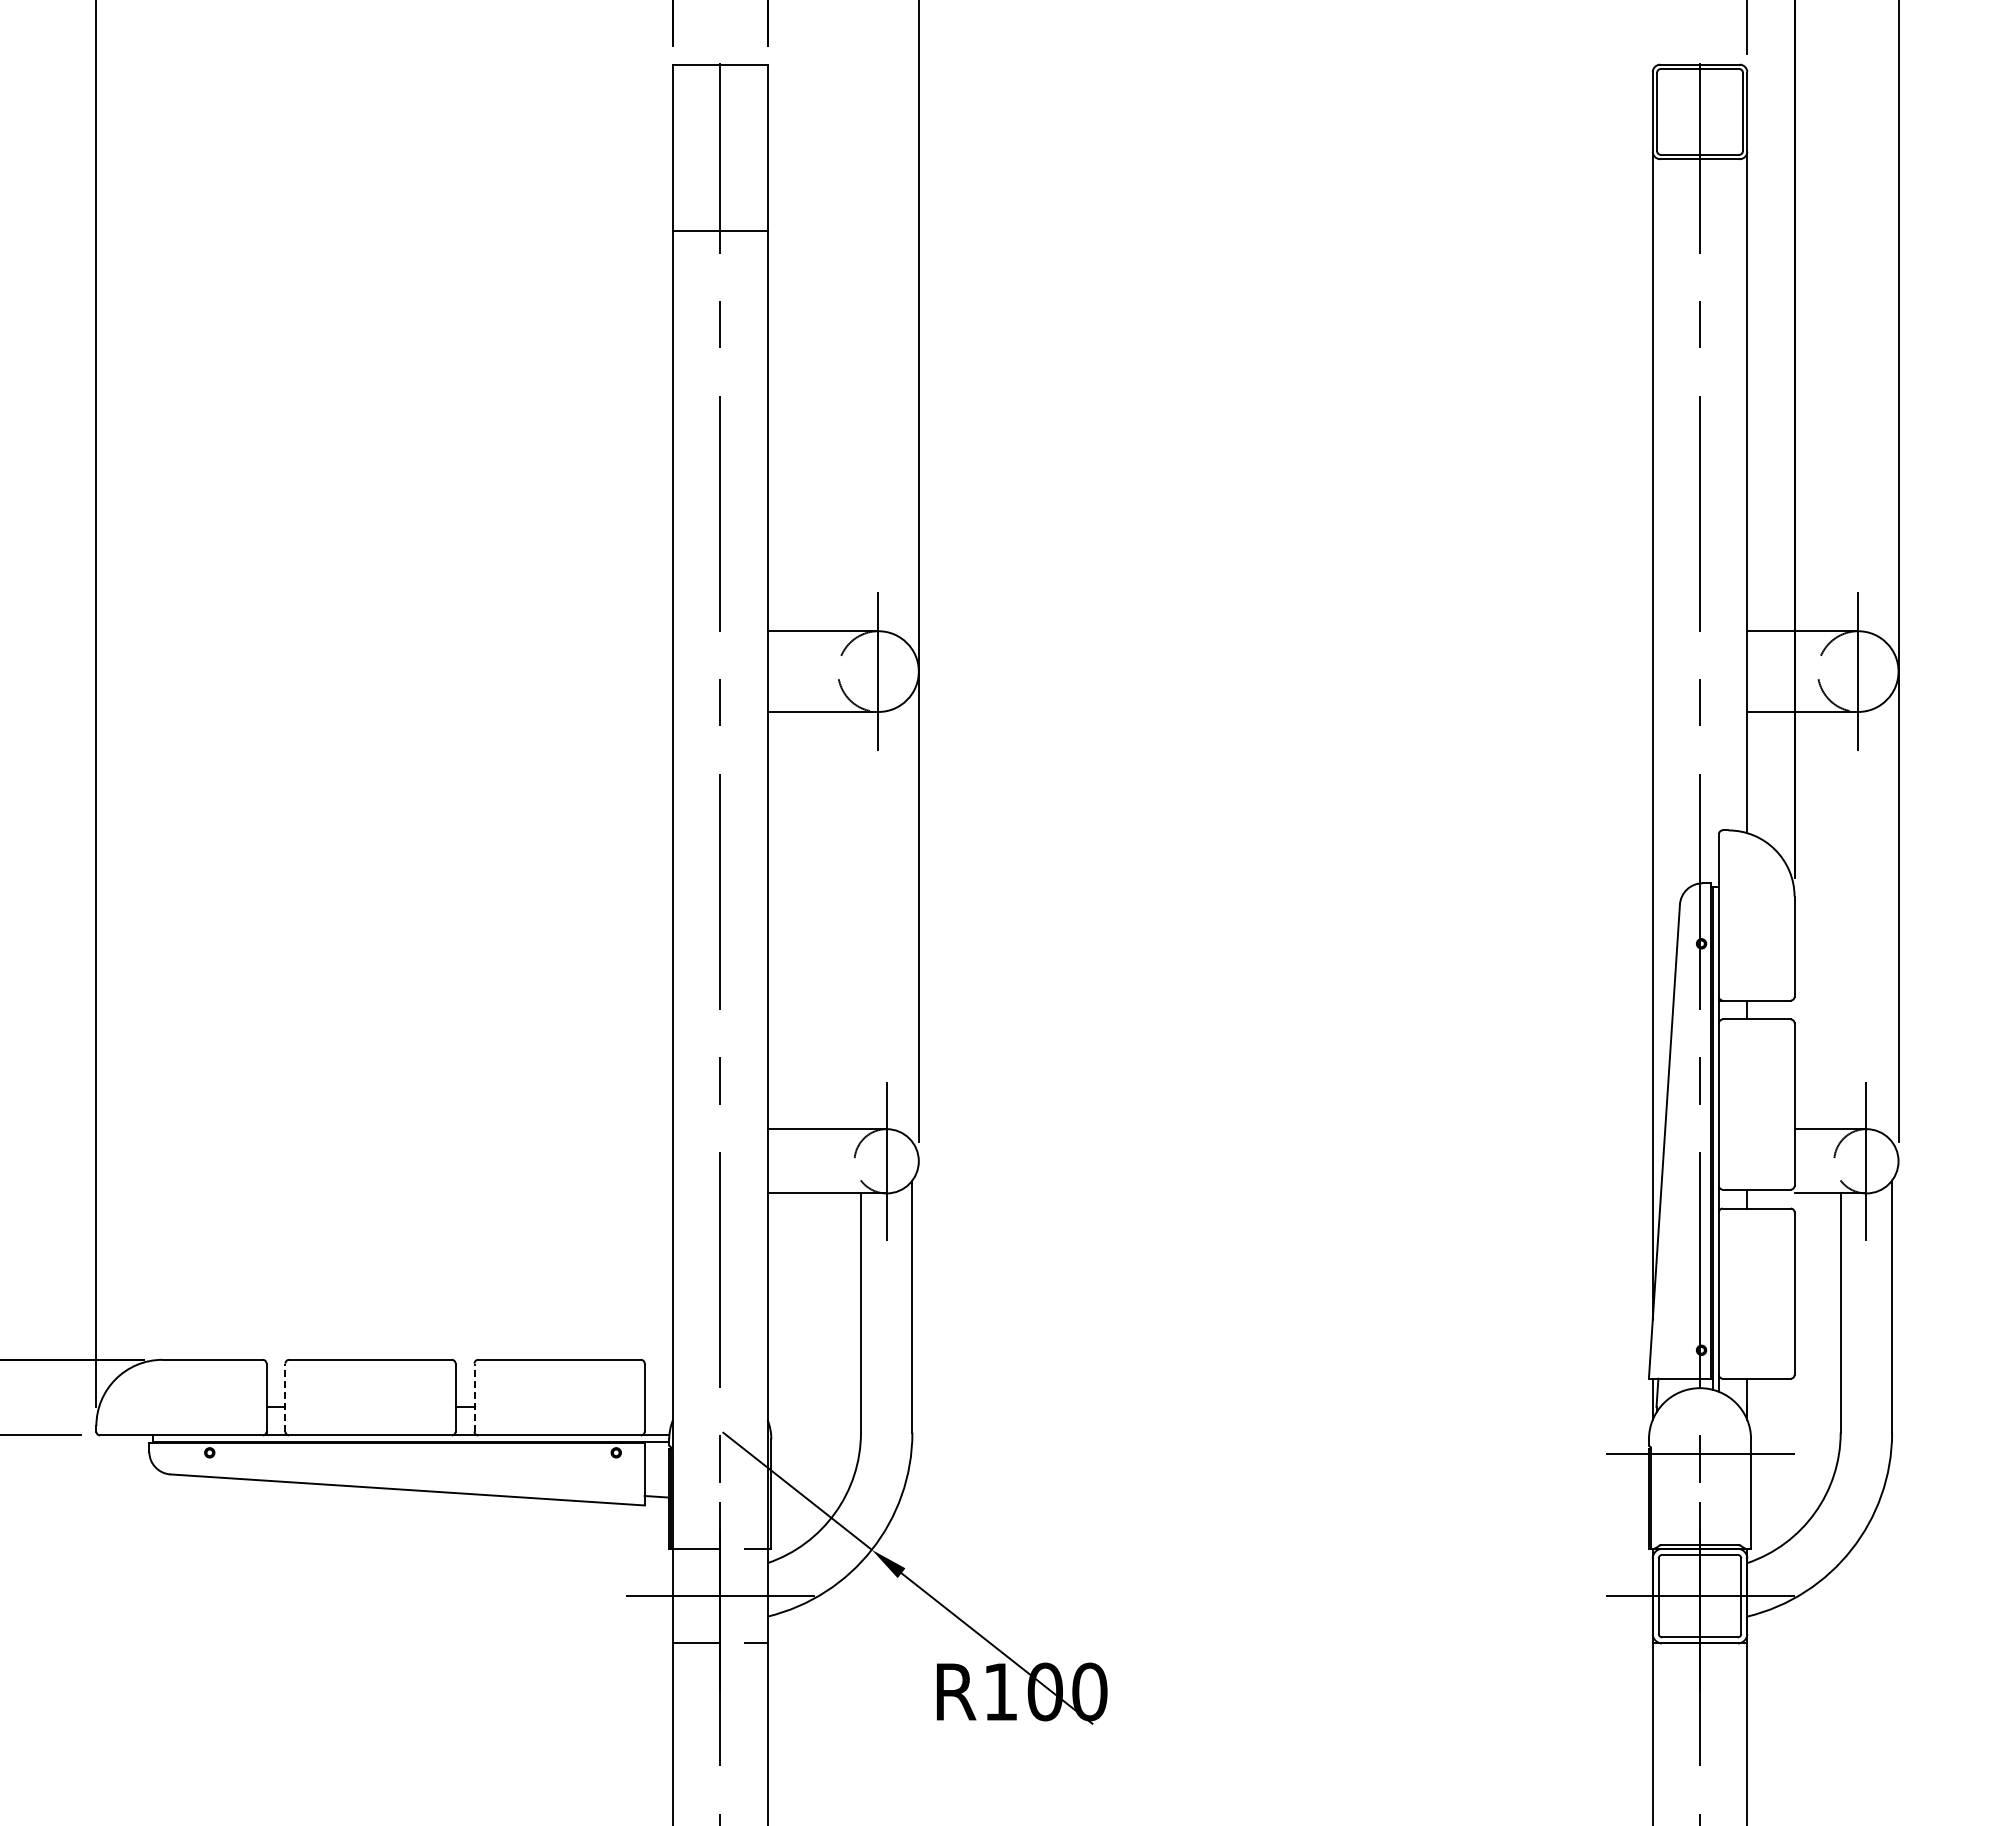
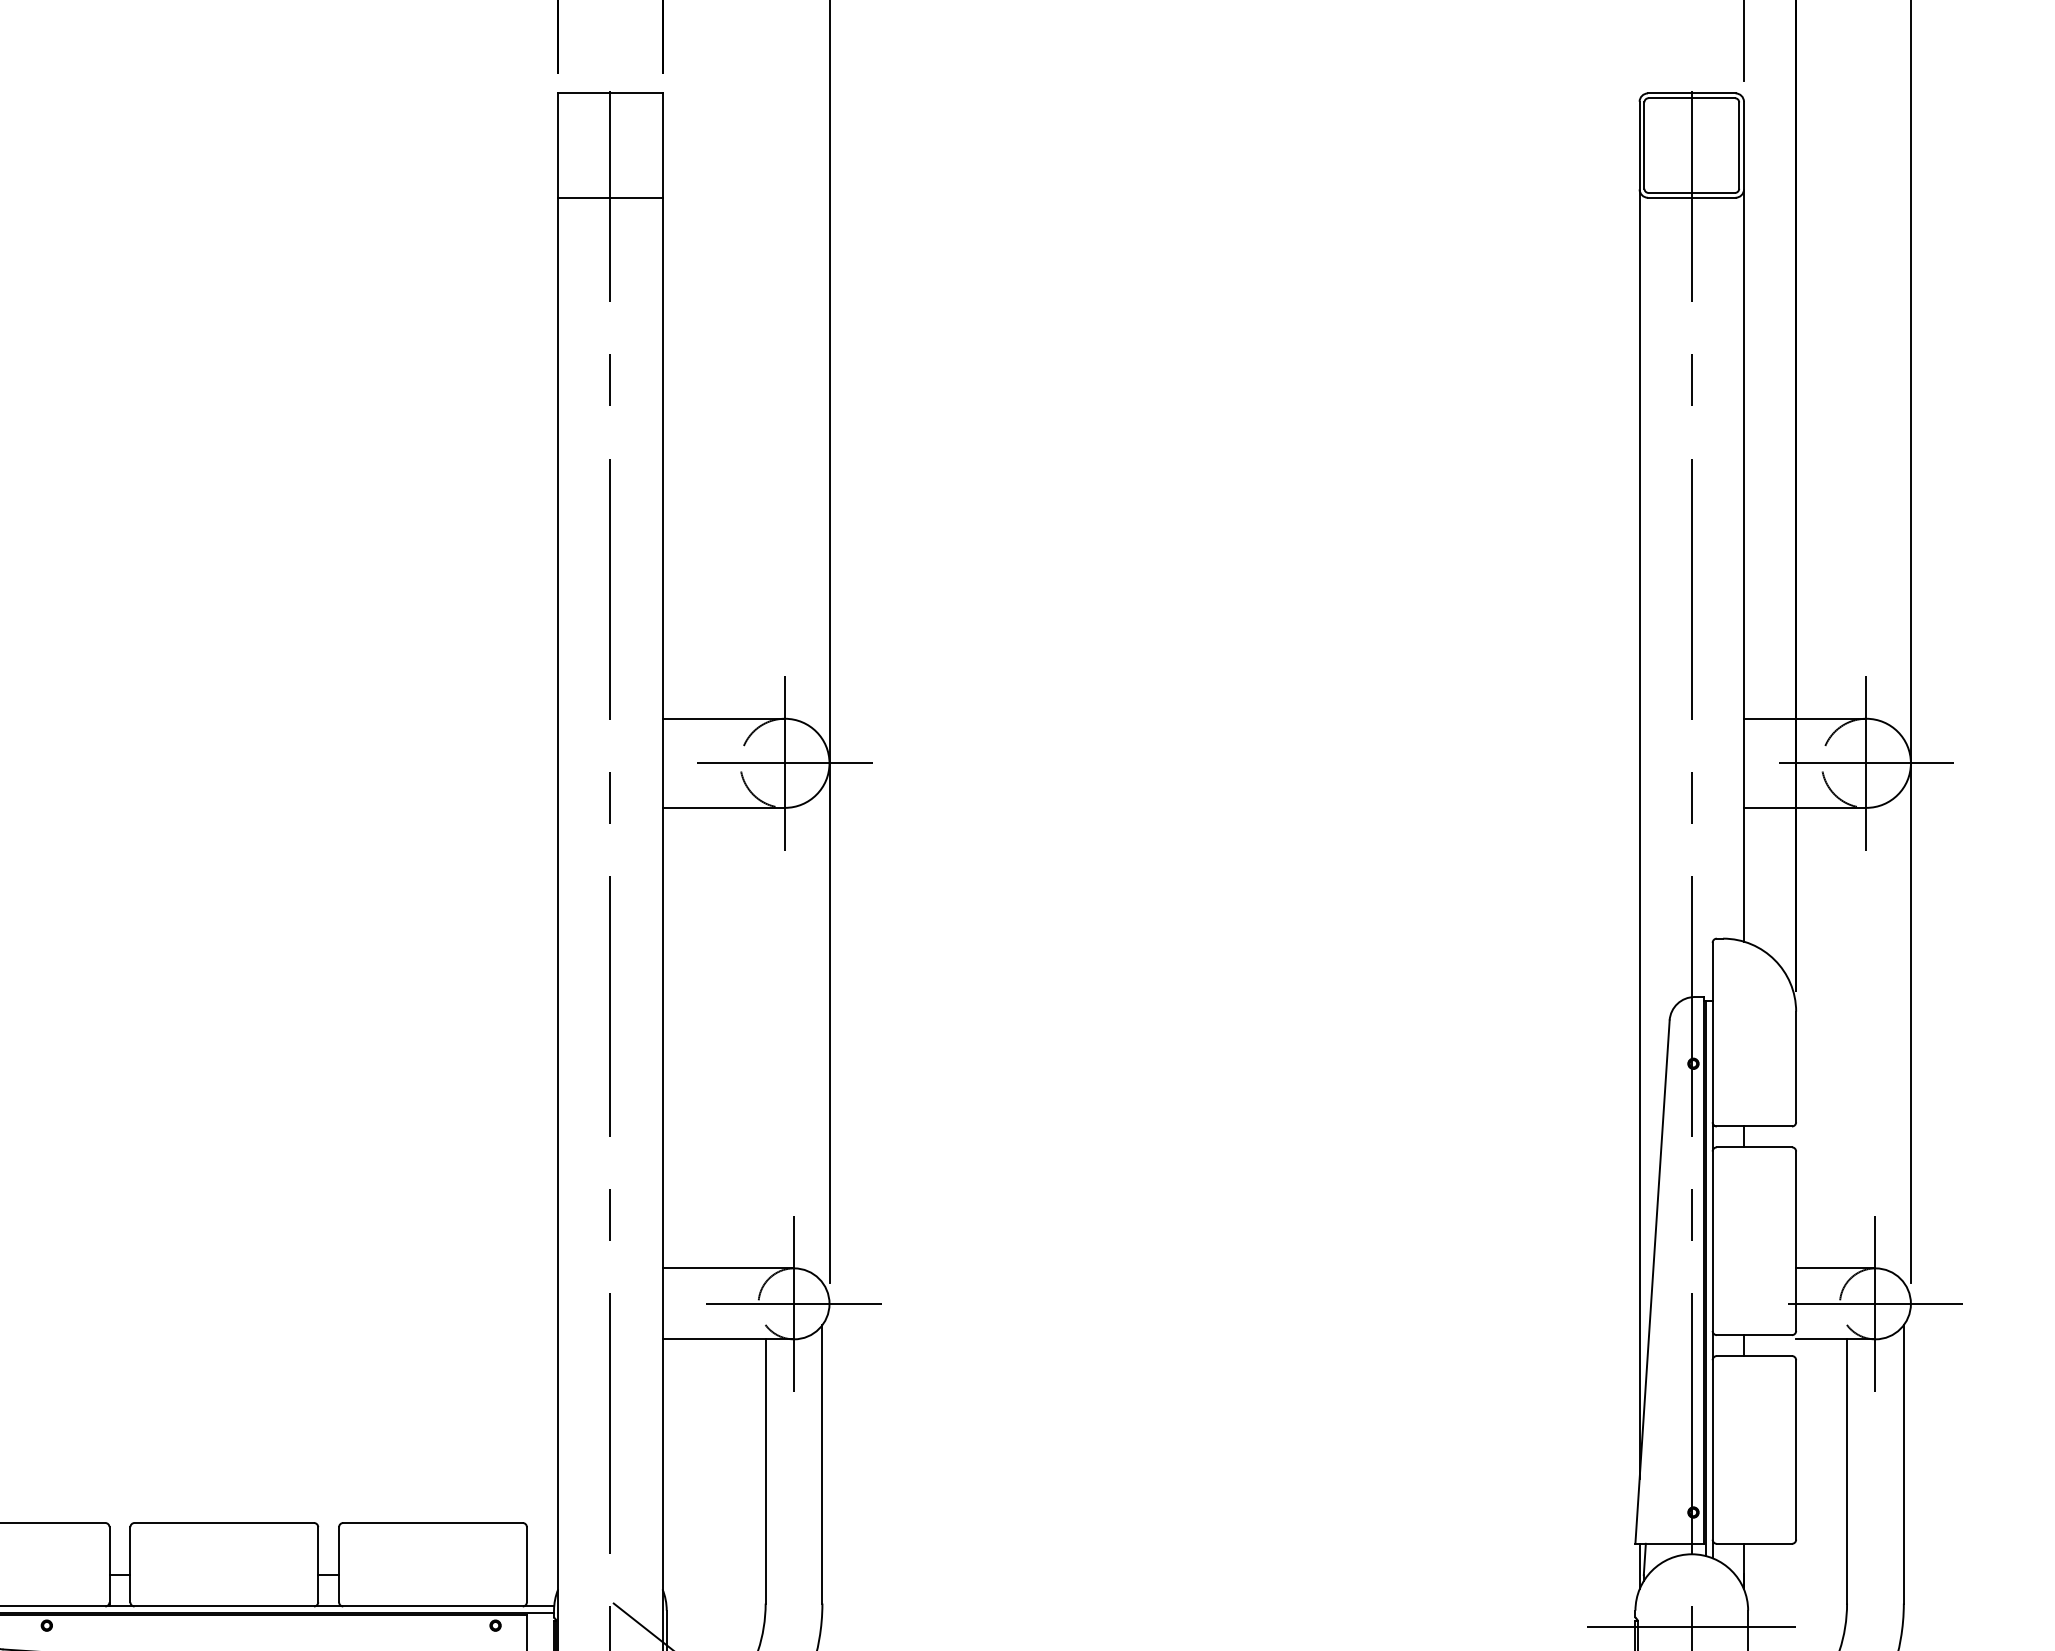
line: (720, 231) -> (610, 198), moved
line: (878, 671) -> (785, 763), added
line: (1857, 671) -> (1865, 763), added
line: (886, 1161) -> (793, 1304), added
line: (1866, 1161) -> (1875, 1304), added
line: (285, 1397) -> (130, 1564), dashed -> solid
line: (474, 1397) -> (339, 1564), dashed -> solid

